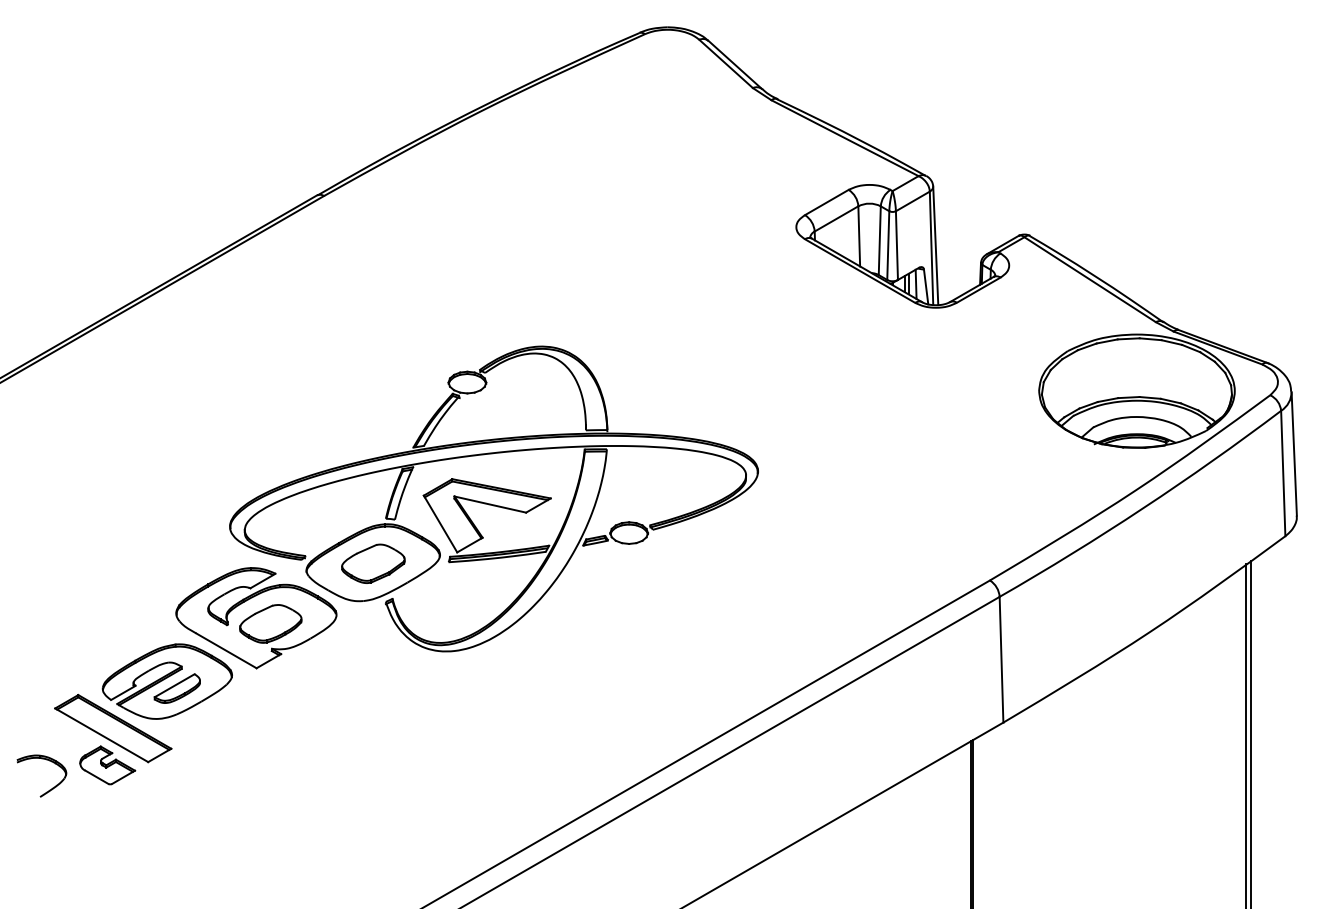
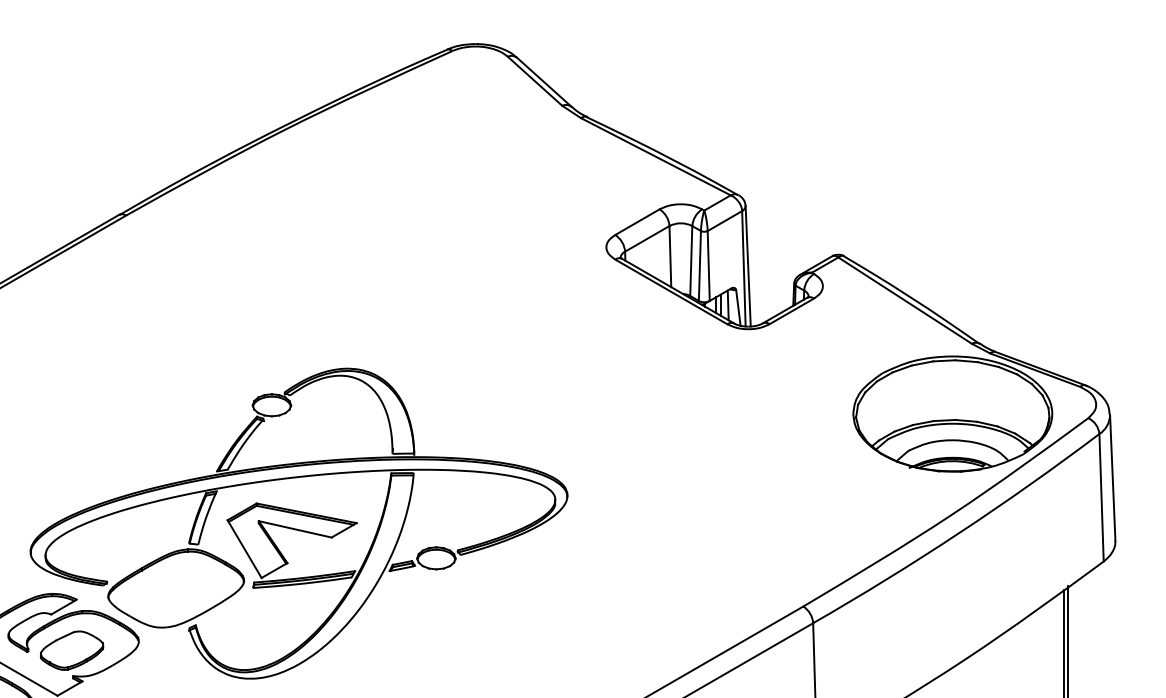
part: (373, 563) -> (176, 589), removed

